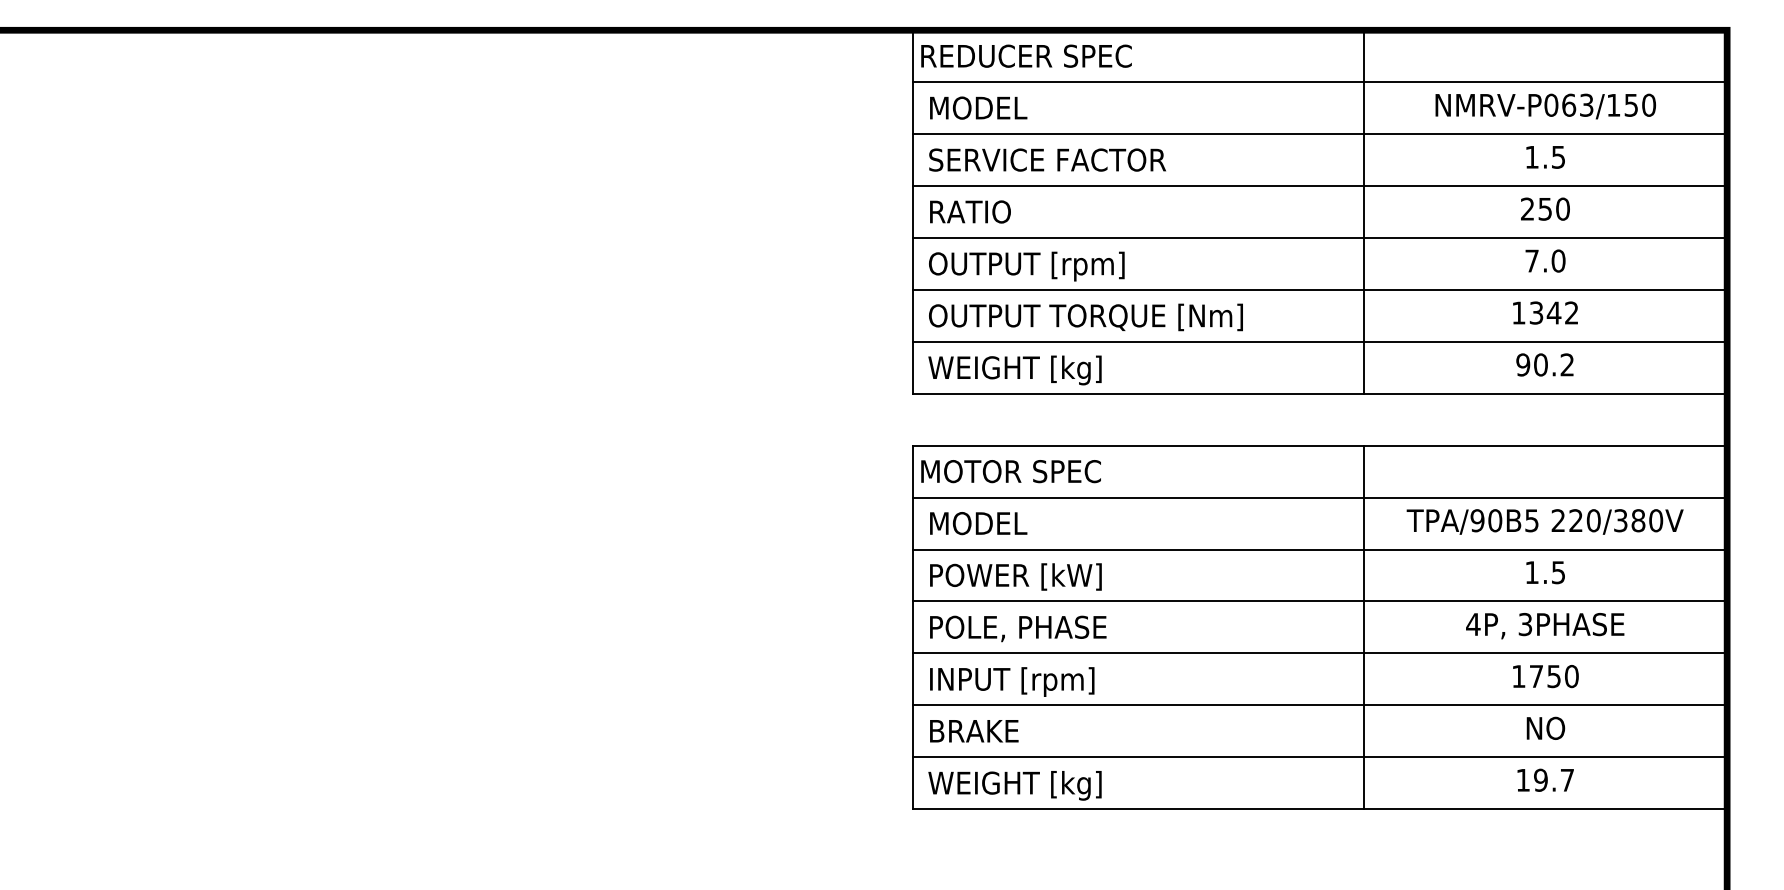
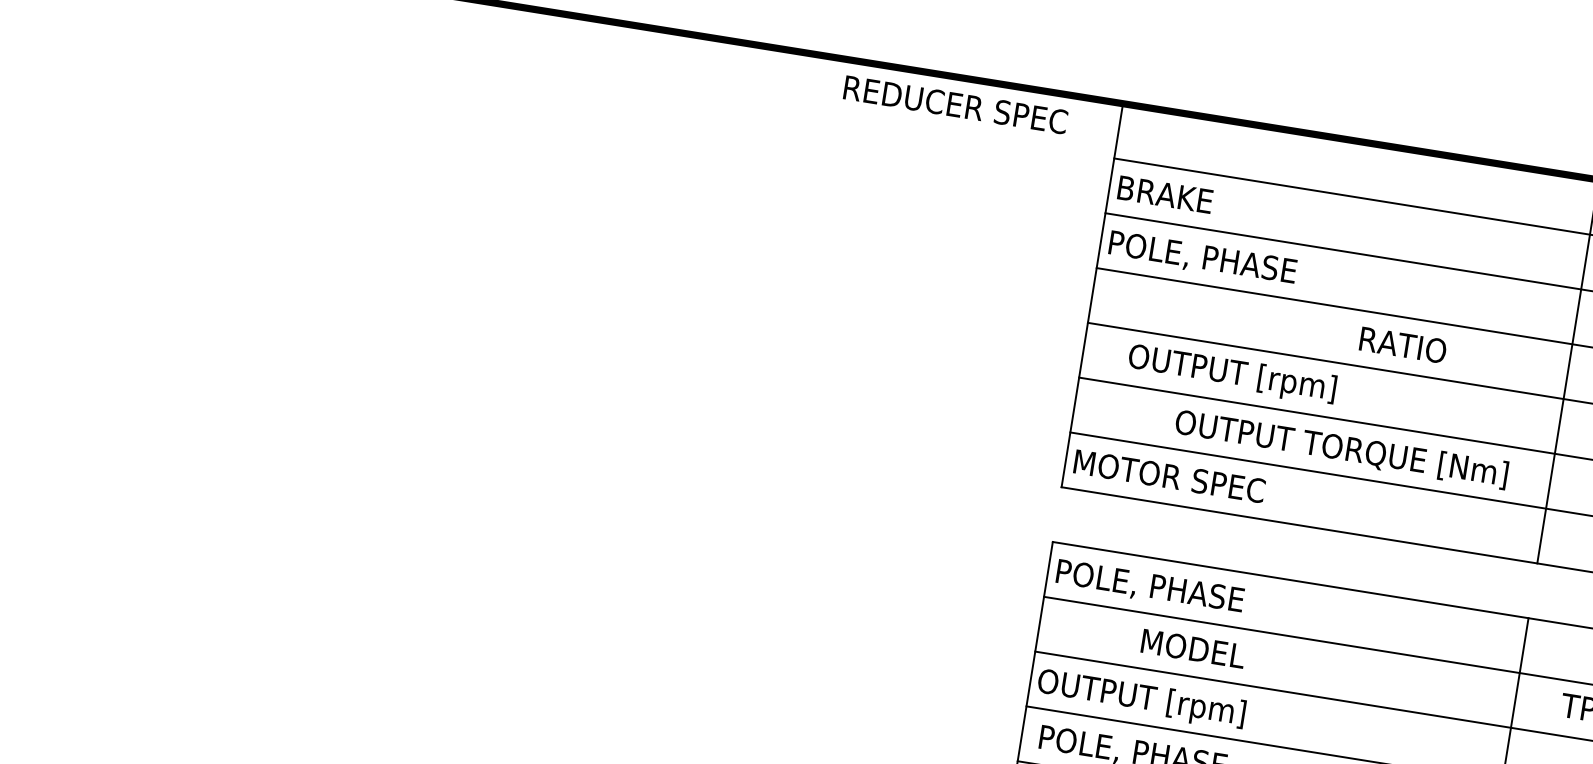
text: (1026, 55) -> (955, 104), moved
text: (974, 107) -> (1175, 195), MODEL -> BRAKE
text: (1043, 161) -> (1238, 264), SERVICE FACTOR -> POLE, PHASE
text: (970, 211) -> (1403, 344), moved
text: (1026, 266) -> (1231, 374), moved
text: (1085, 317) -> (1341, 449), moved
text: (1011, 370) -> (1169, 479), WEIGHT [kg] -> MOTOR SPEC
text: (1011, 473) -> (1152, 588), MOTOR SPEC -> POLE, PHASE
text: (978, 523) -> (1193, 648), moved
text: (1017, 578) -> (1140, 699), POWER [kW] -> OUTPUT [rpm]

